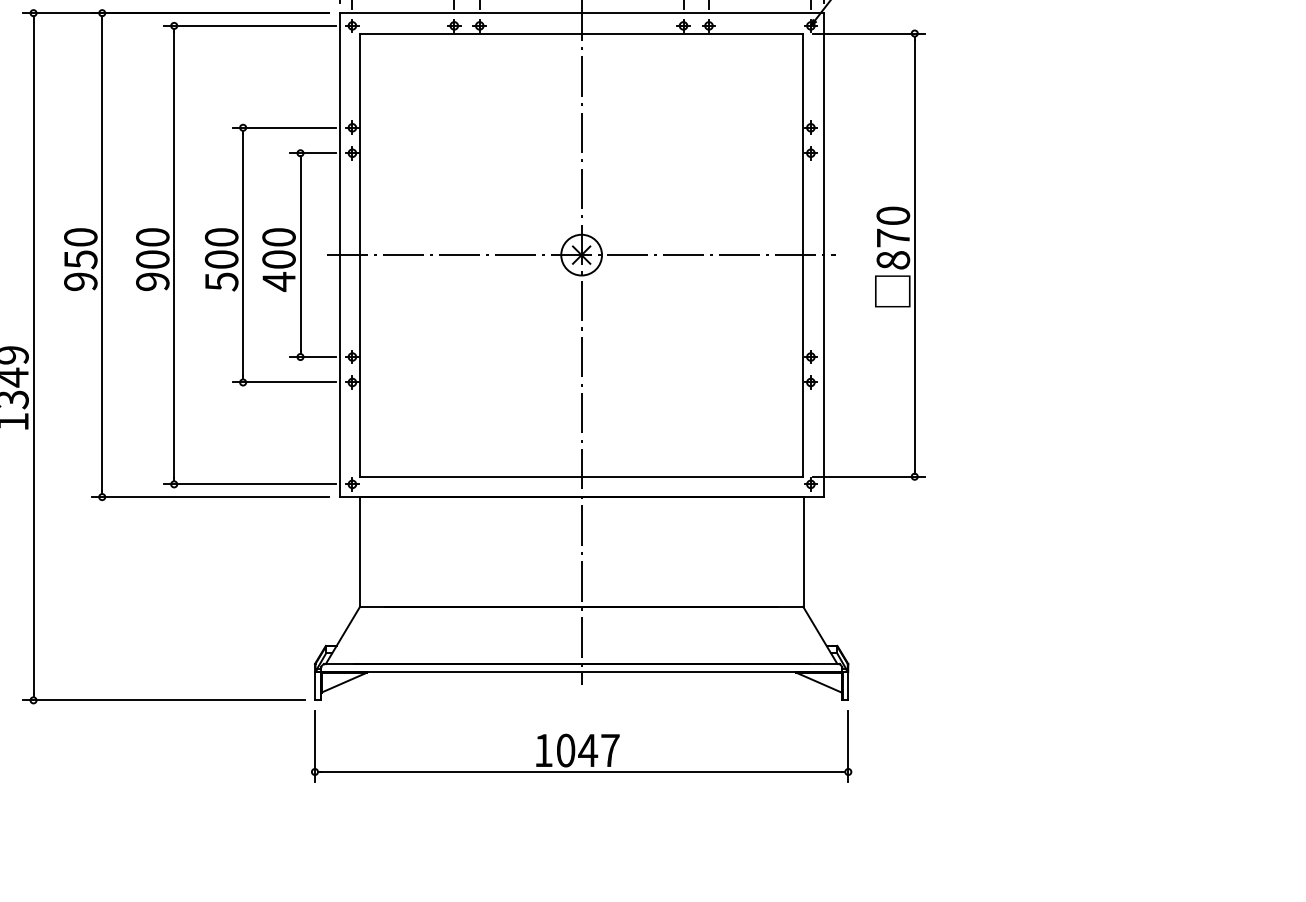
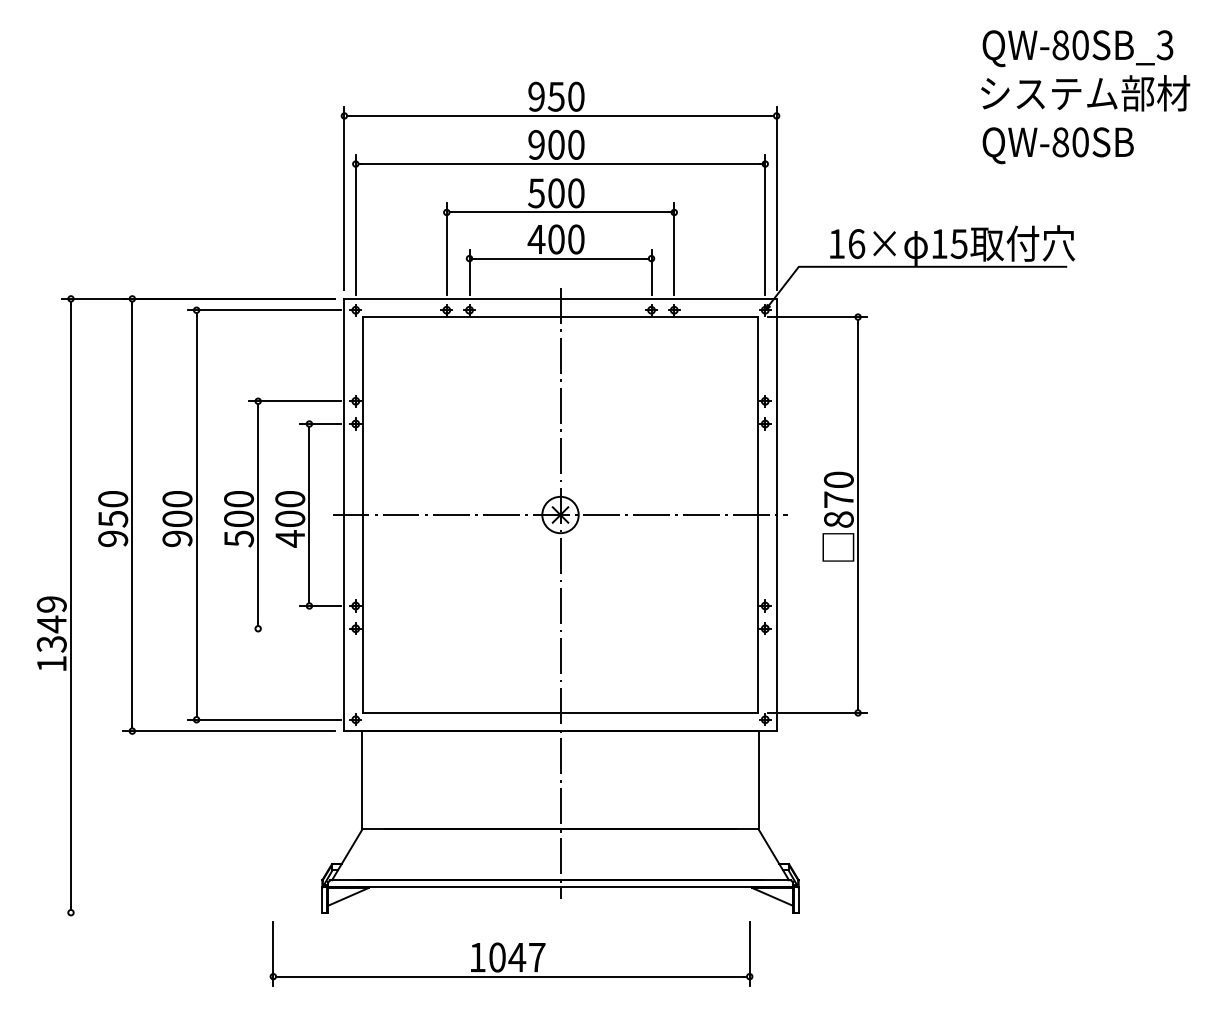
line: (283, 382) -> (294, 628), removed
line: (164, 700) -> (187, 912), removed
part: (581, 746) -> (511, 953), moved

